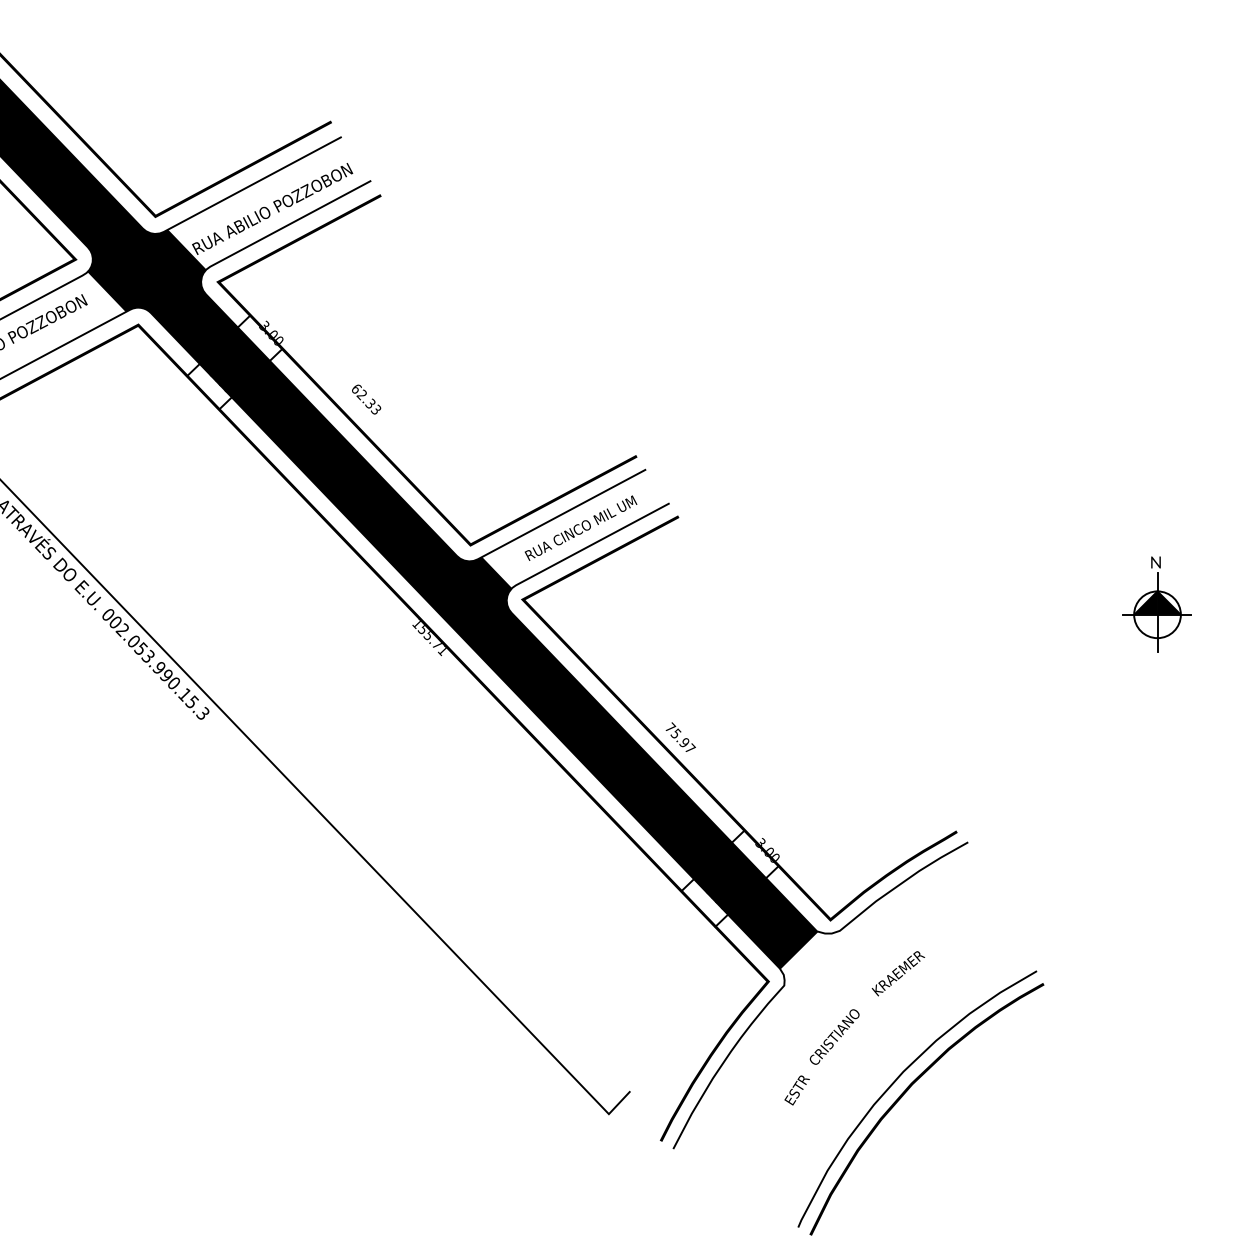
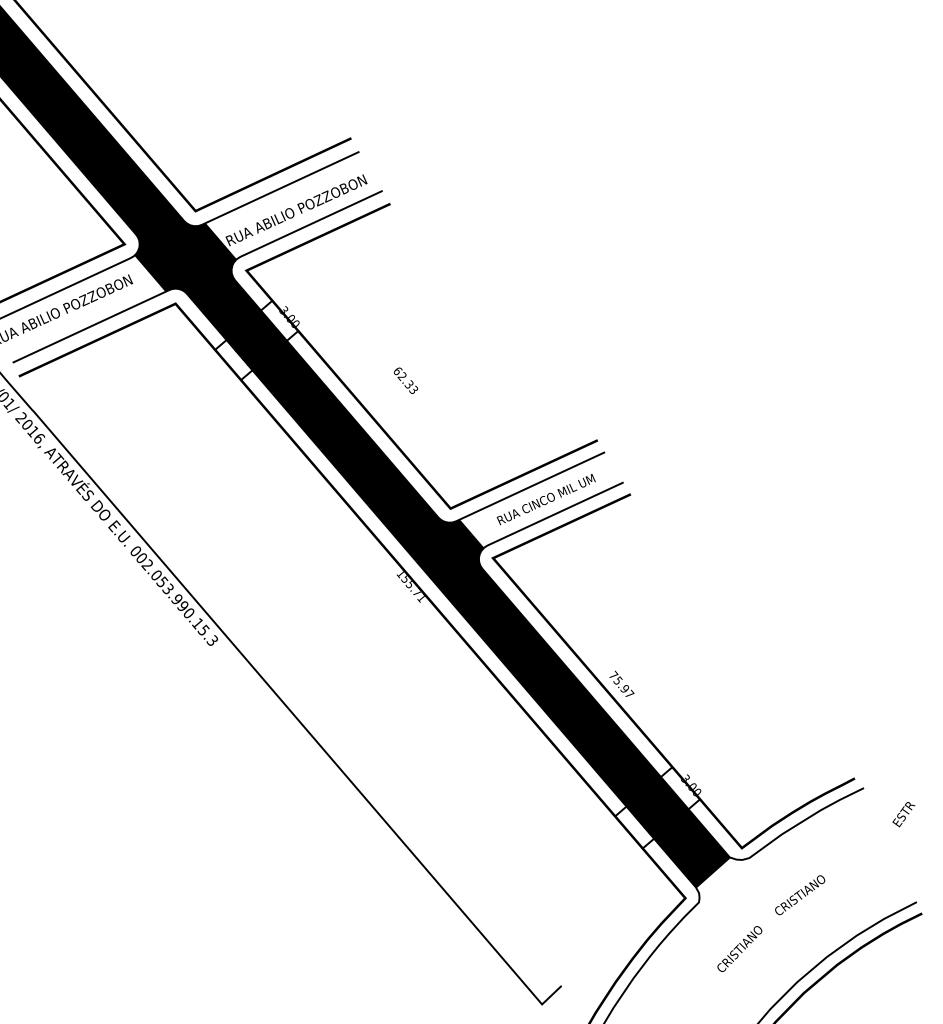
text: (366, 399) -> (405, 380), moved
text: (900, 971) -> (799, 895), KRAEMER -> CRISTIANO
text: (796, 1090) -> (903, 814), moved

